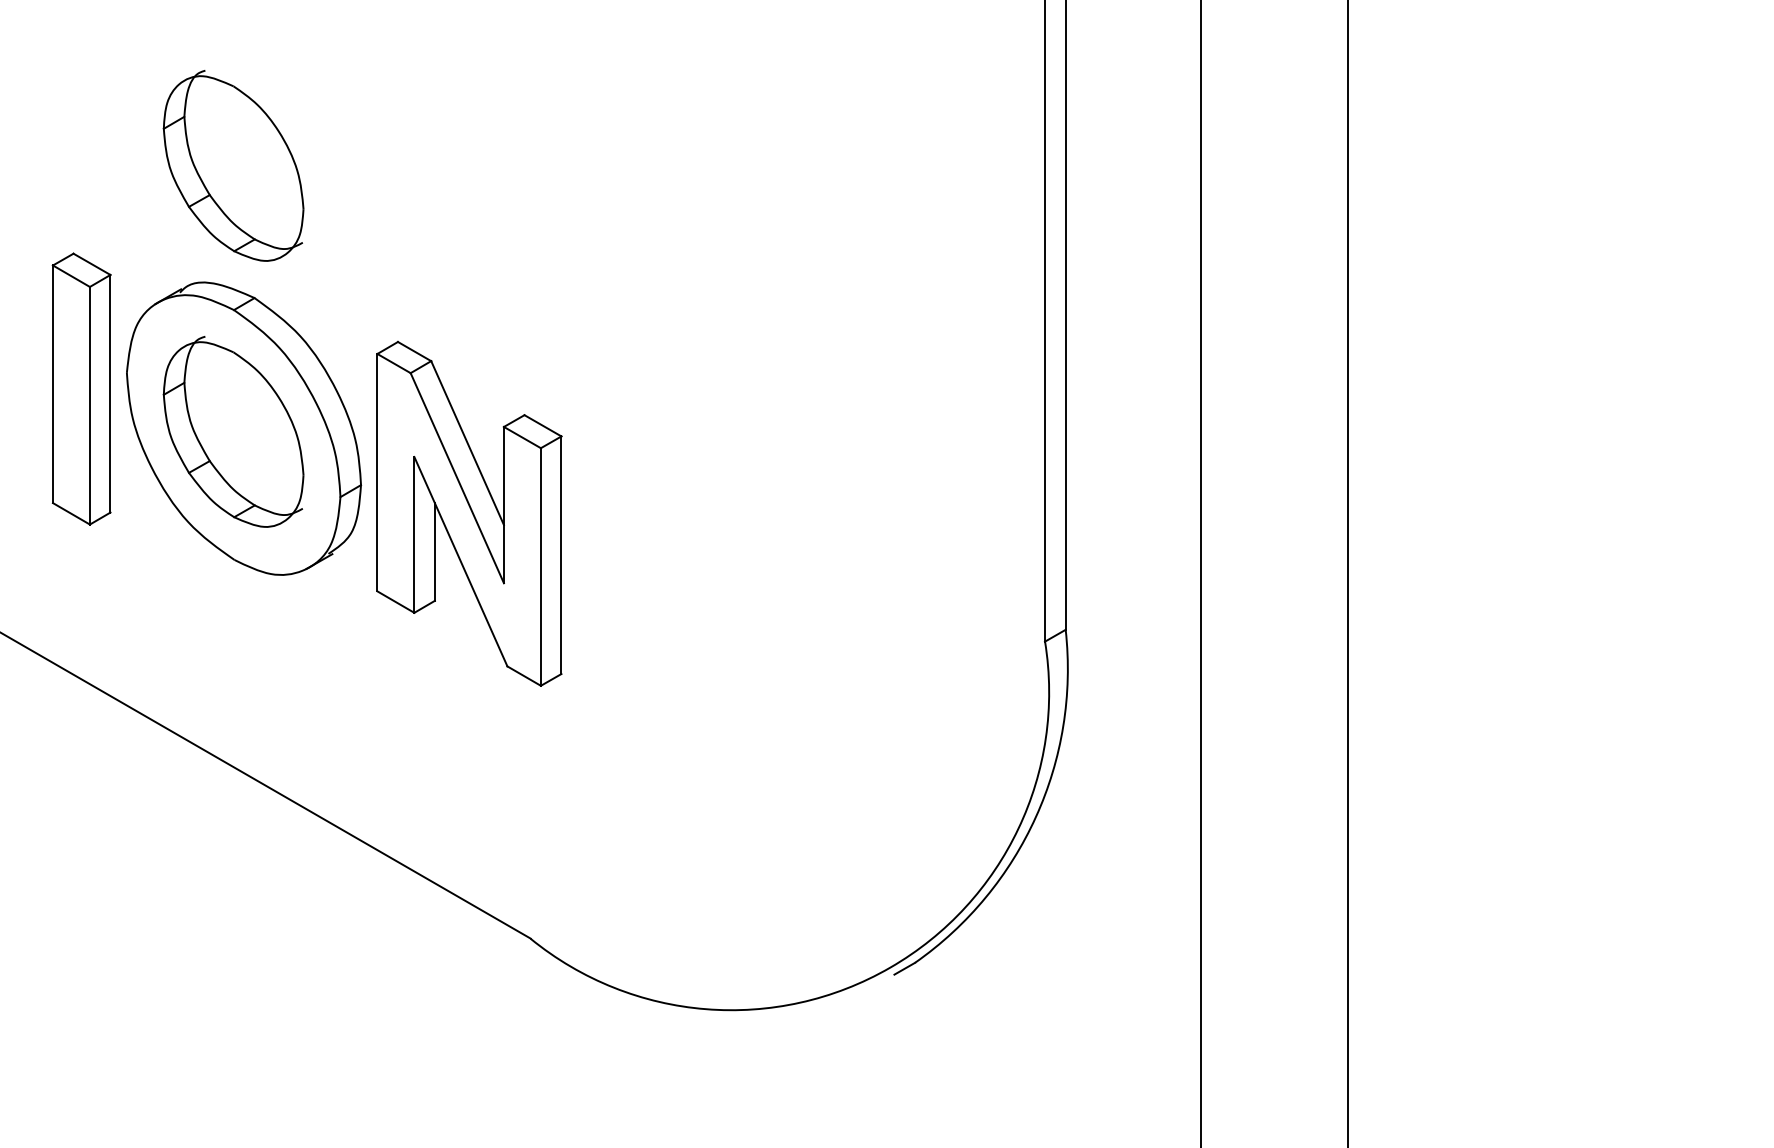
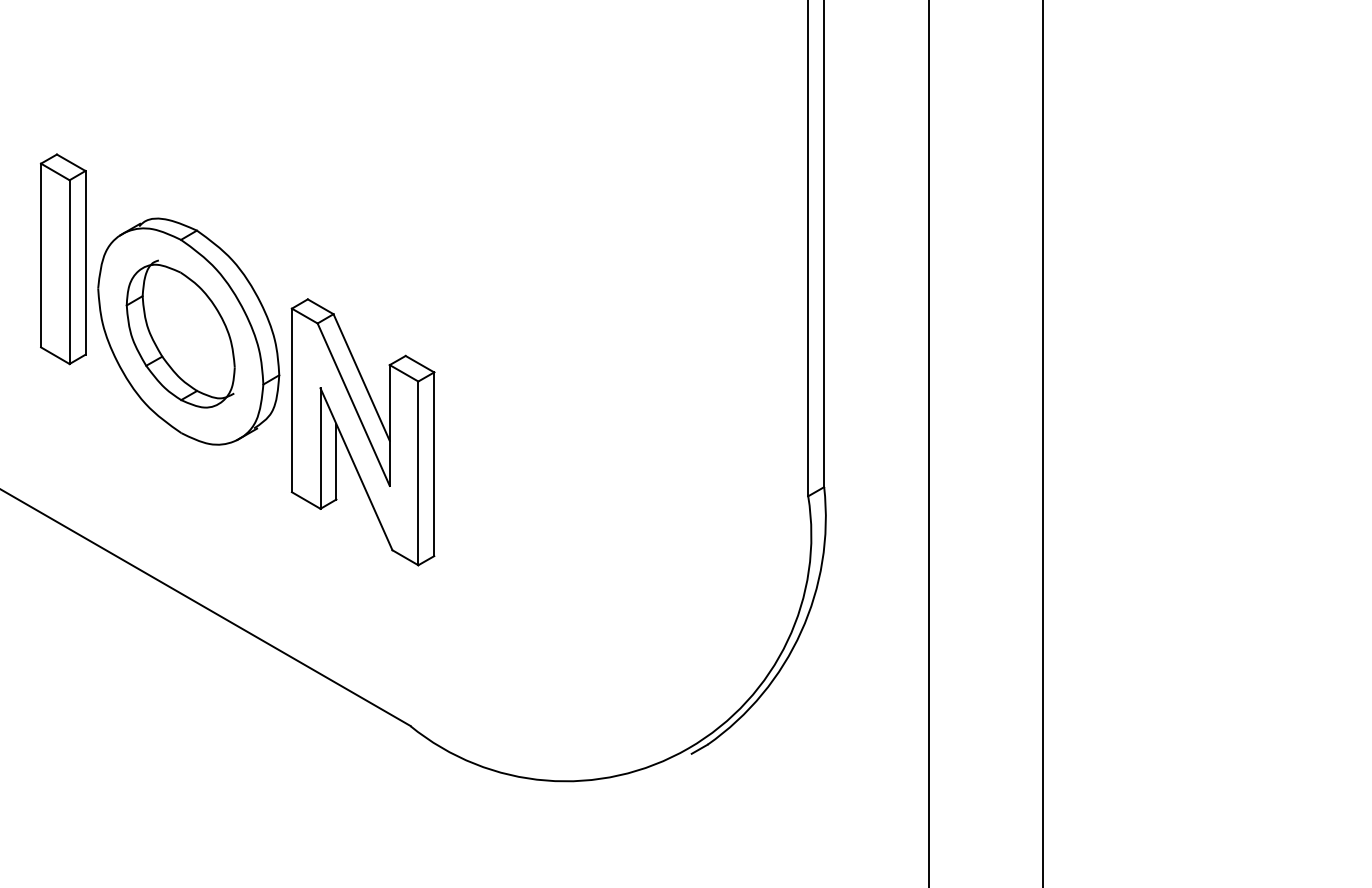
part: (233, 165) -> (180, 128), removed
part: (81, 388) -> (63, 258), moved
part: (469, 513) -> (363, 432), moved

